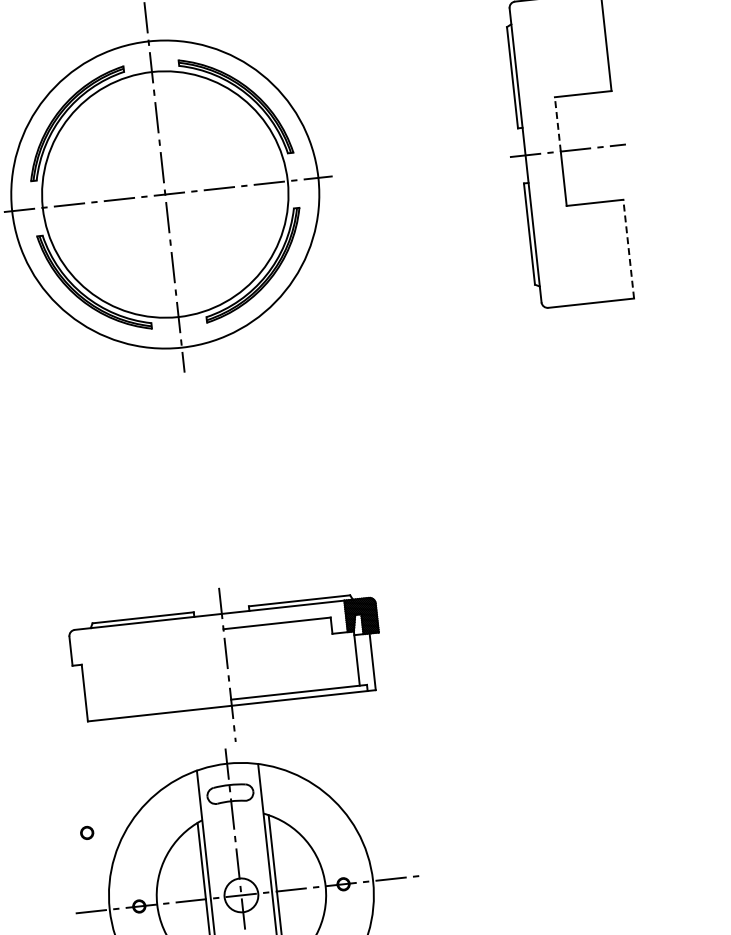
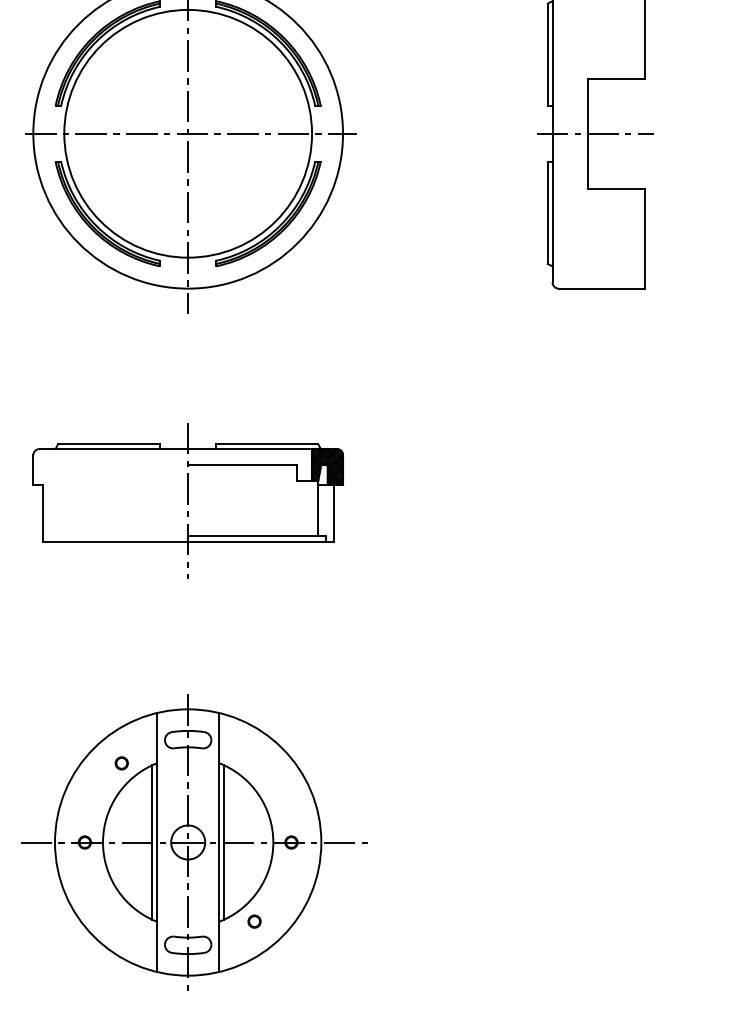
line: (558, 123) -> (588, 105), dashed -> solid
line: (628, 248) -> (645, 238), dashed -> solid
part: (227, 664) -> (188, 500), moved
circle: (86, 833) -> (121, 763), moved

